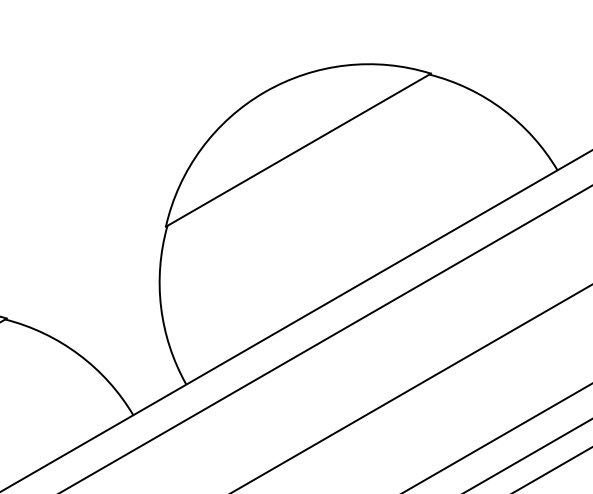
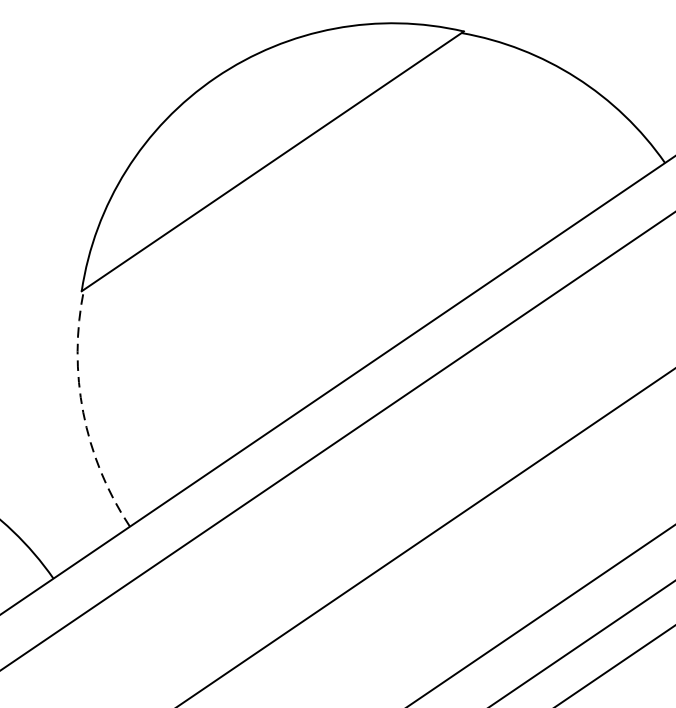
arc: (161, 307) -> (83, 413), solid -> dashed

